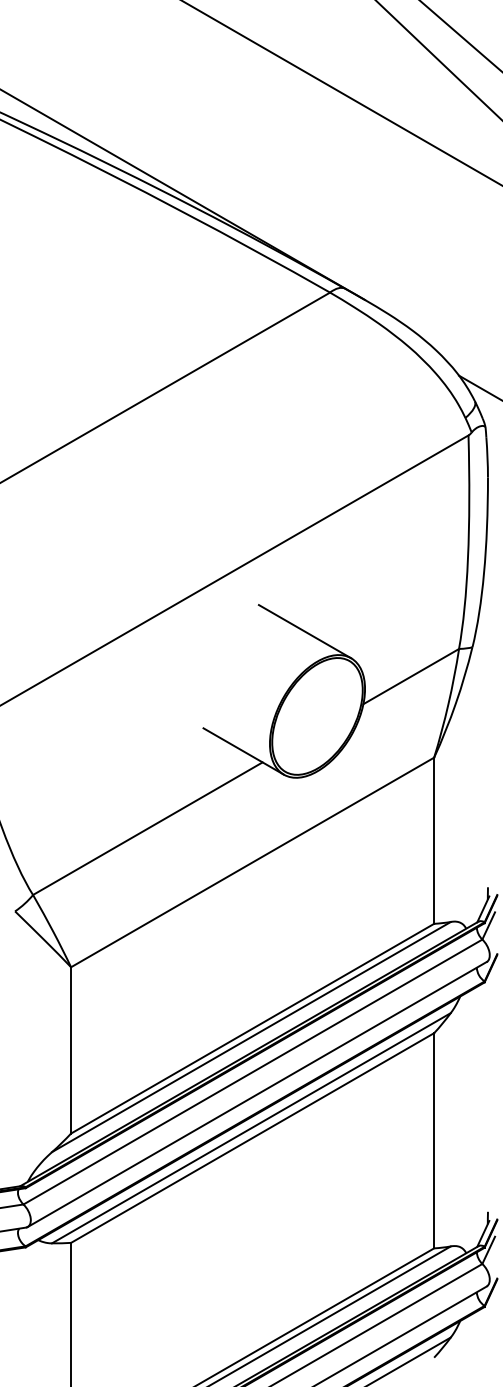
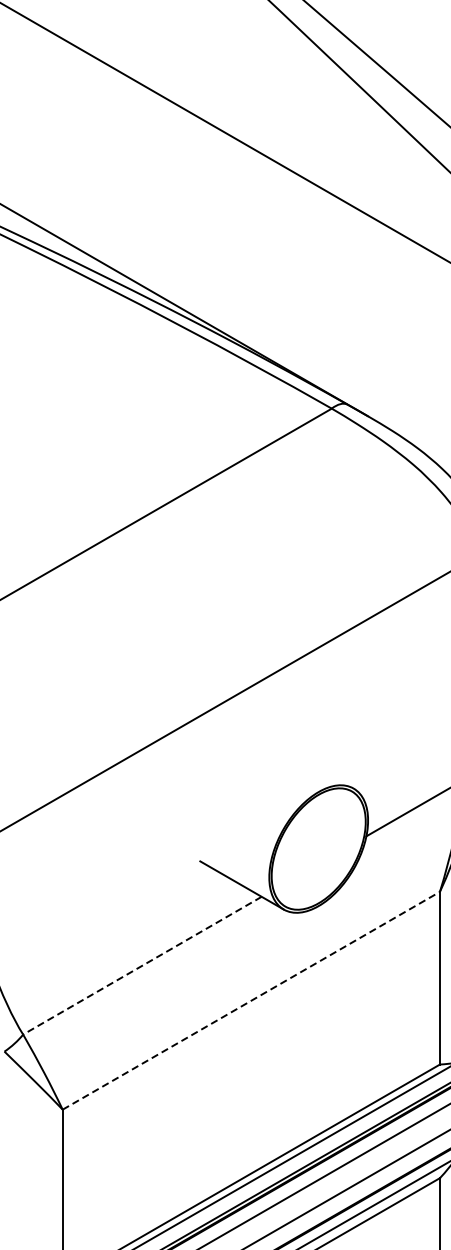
line: (304, 631) -> (305, 760), removed
line: (147, 828) -> (142, 965), solid -> dashed
line: (252, 862) -> (251, 1000), solid -> dashed

